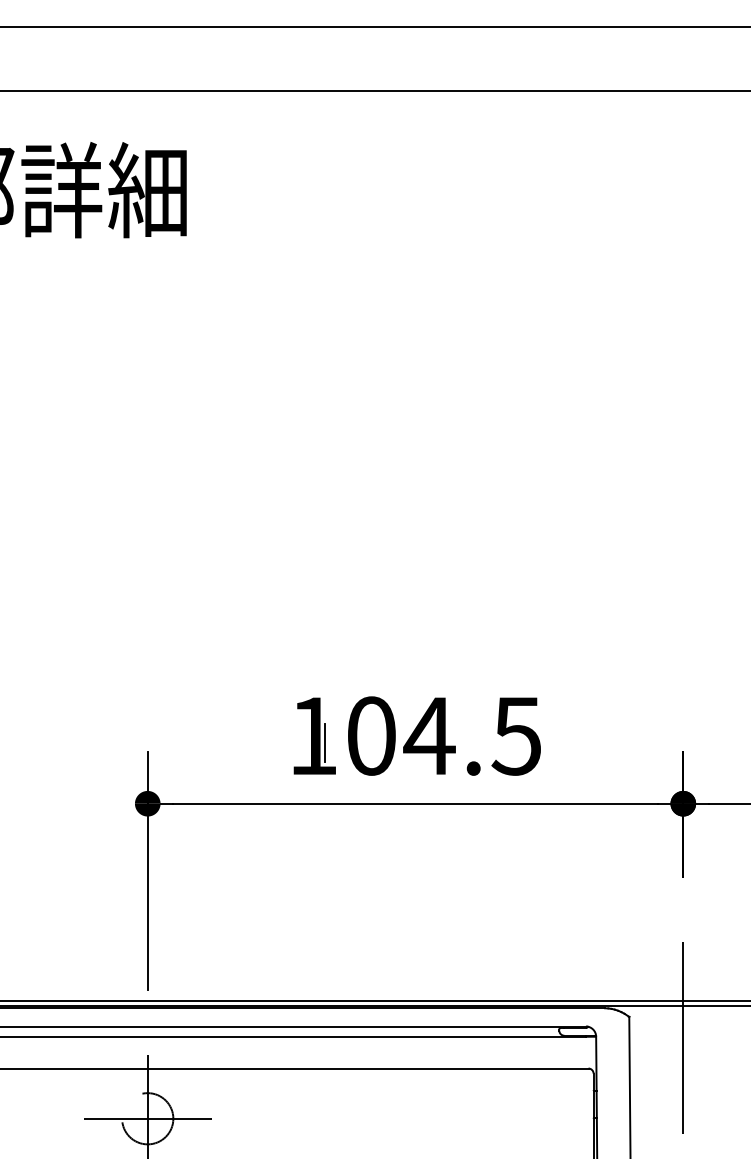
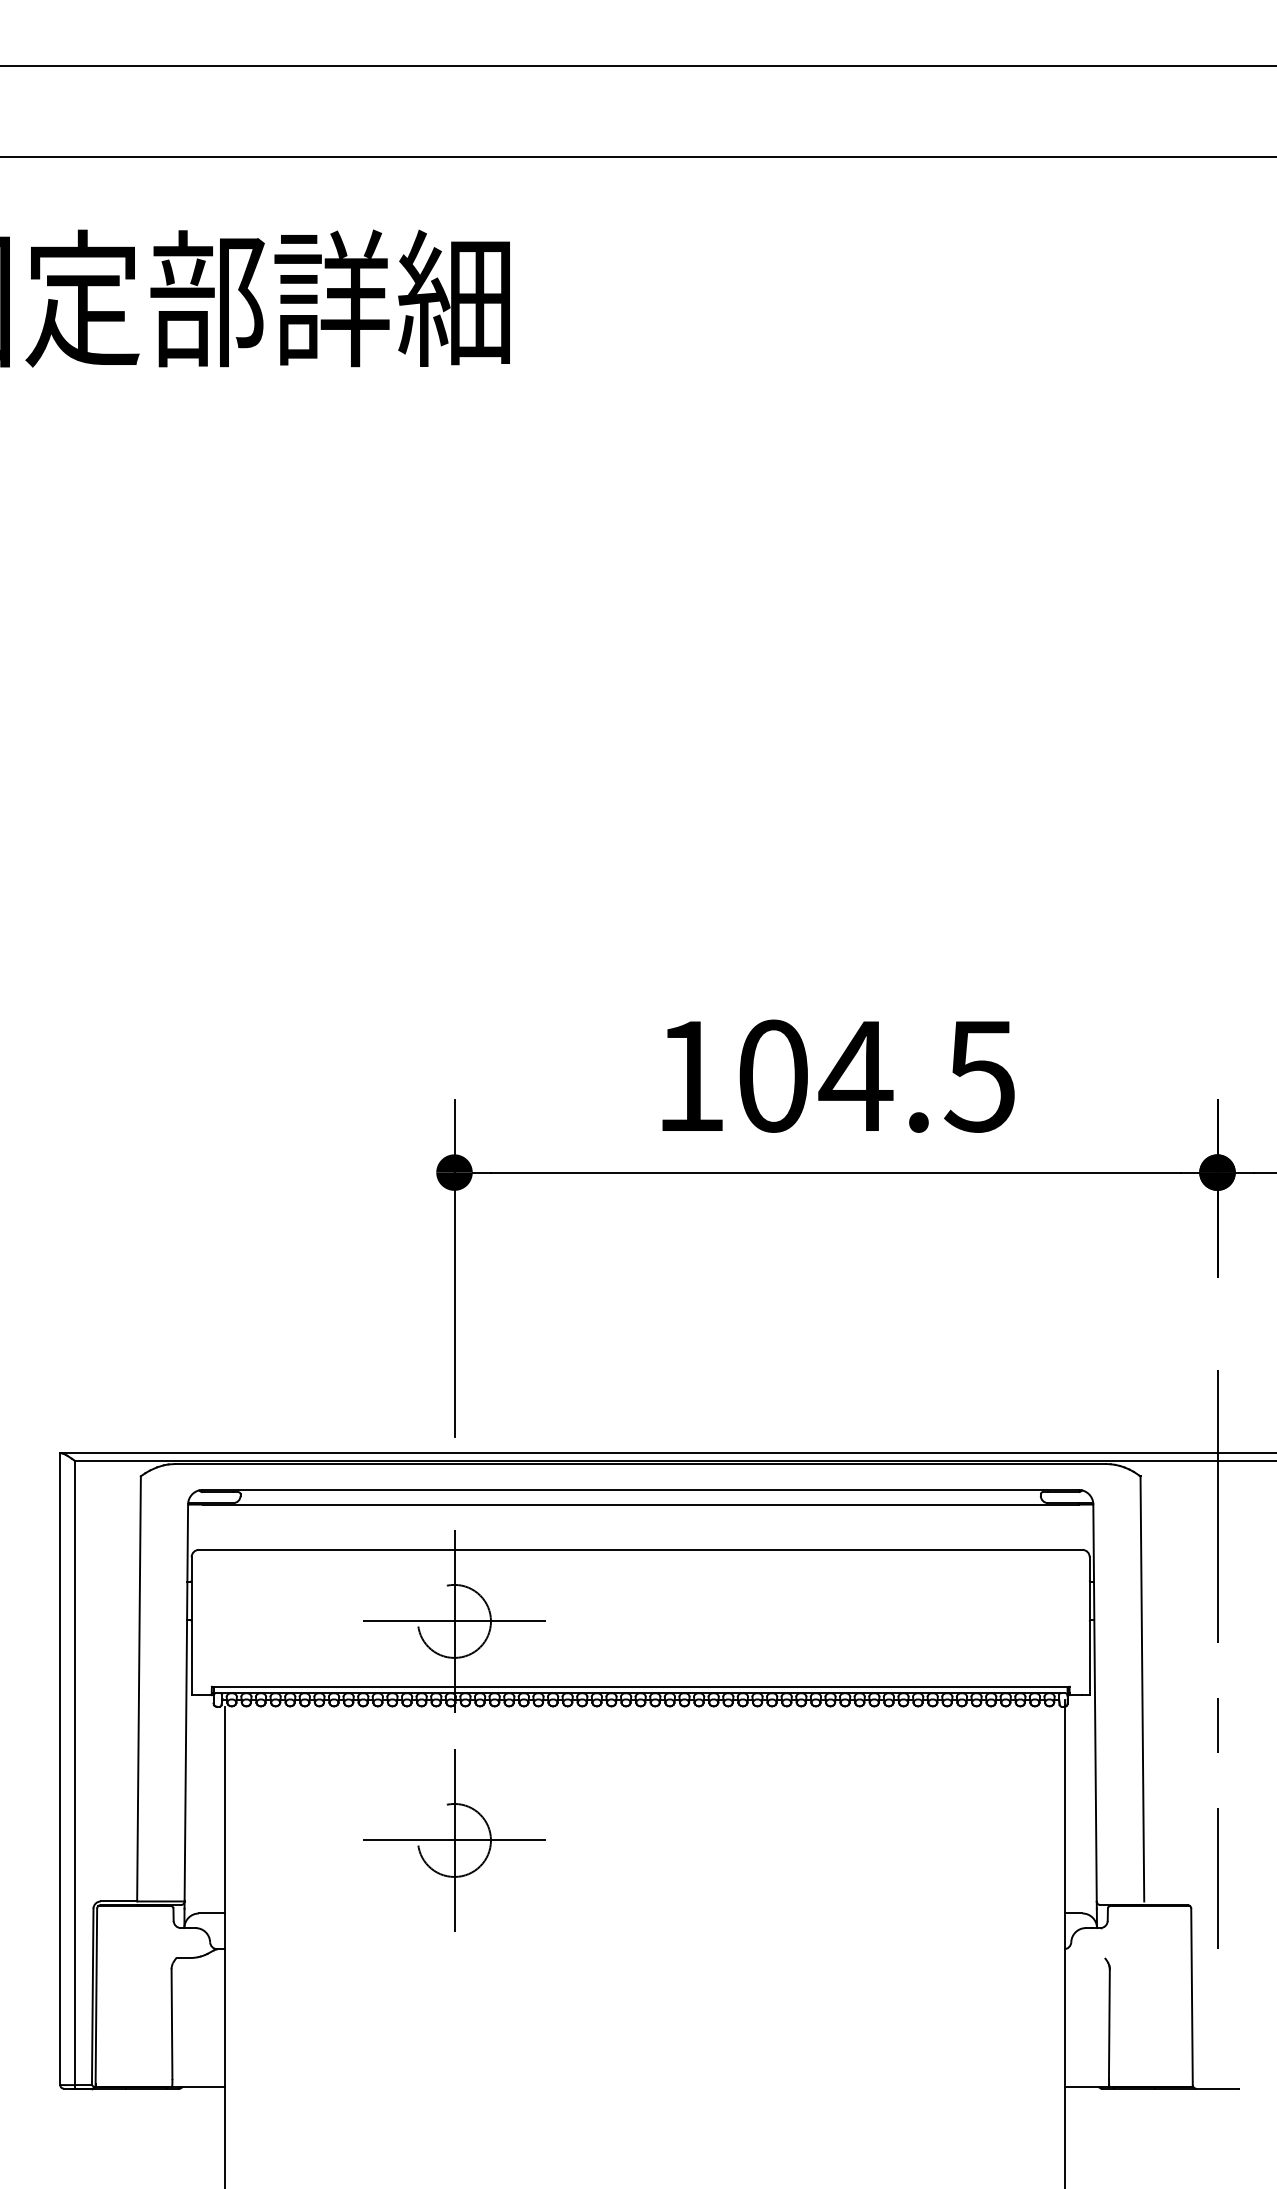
line: (324, 742) -> (706, 1085), removed

